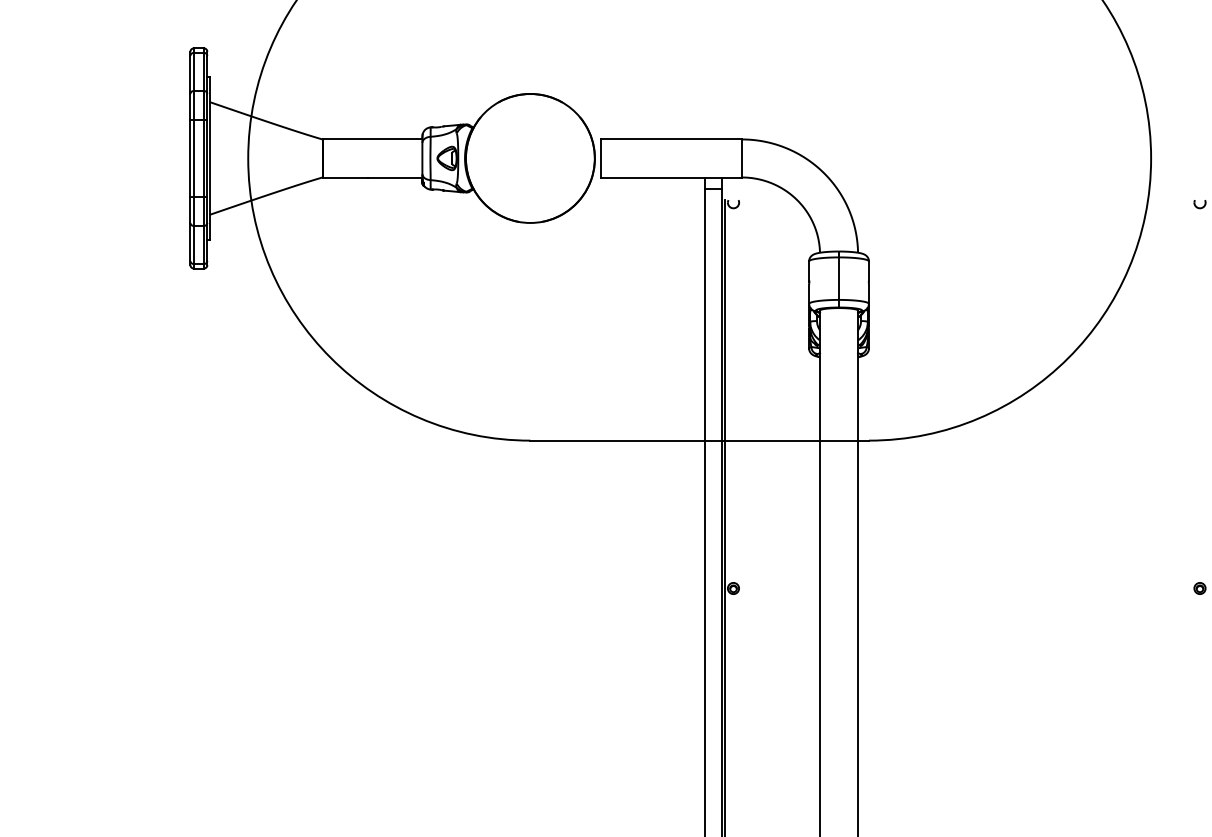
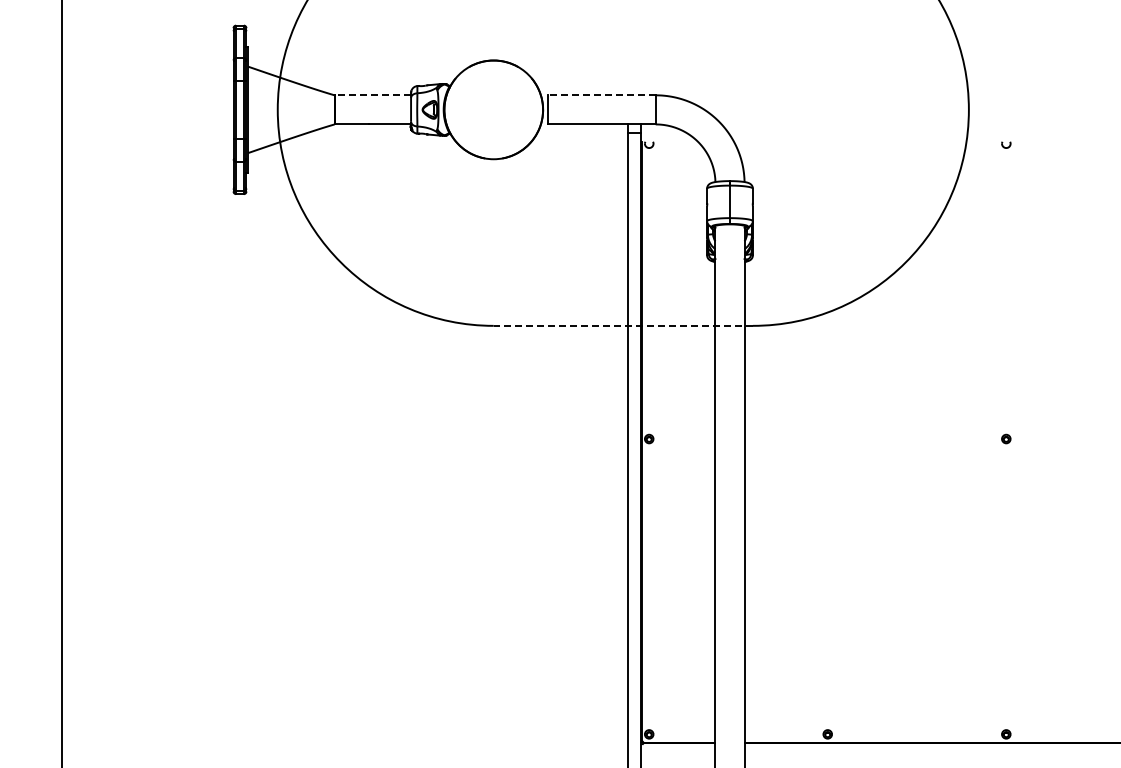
line: (371, 139) -> (372, 95), solid -> dashed
line: (671, 139) -> (601, 95), solid -> dashed
line: (699, 440) -> (623, 325), solid -> dashed

